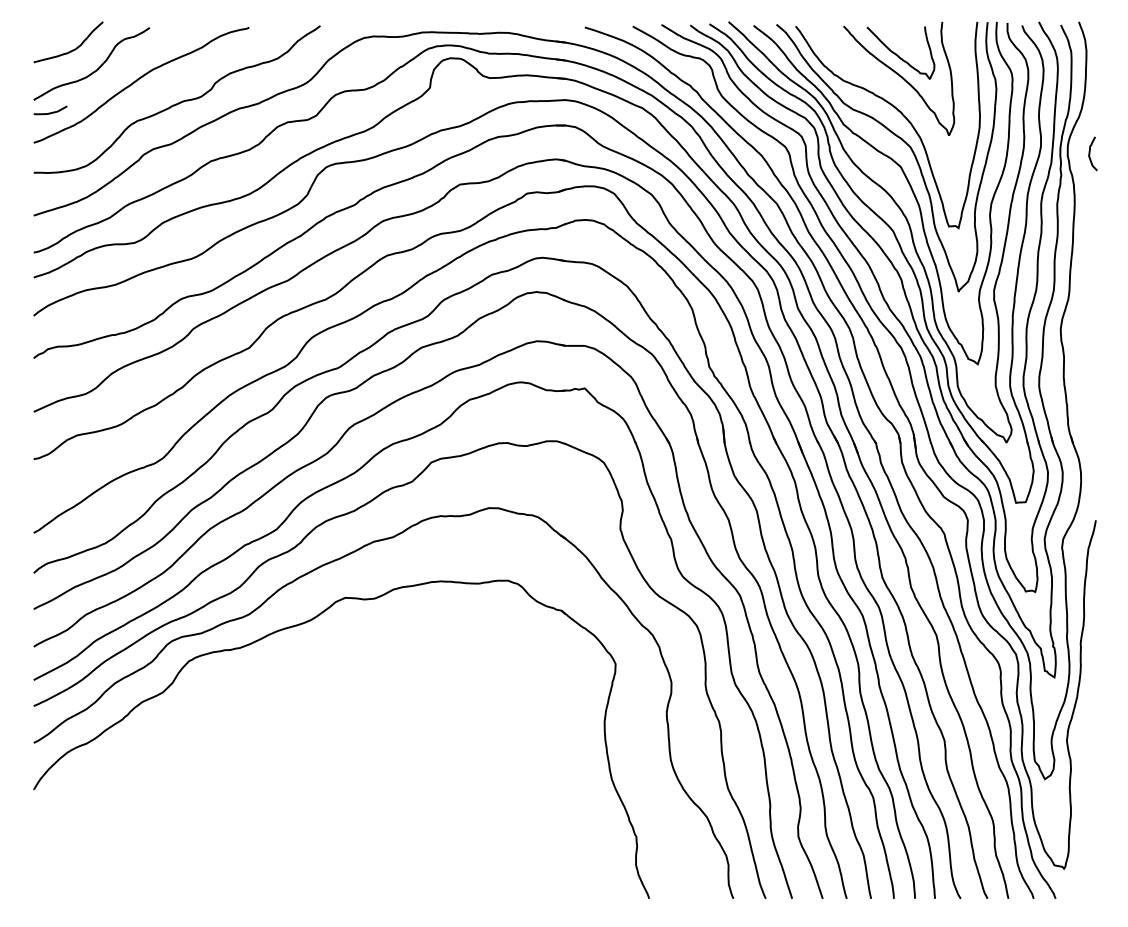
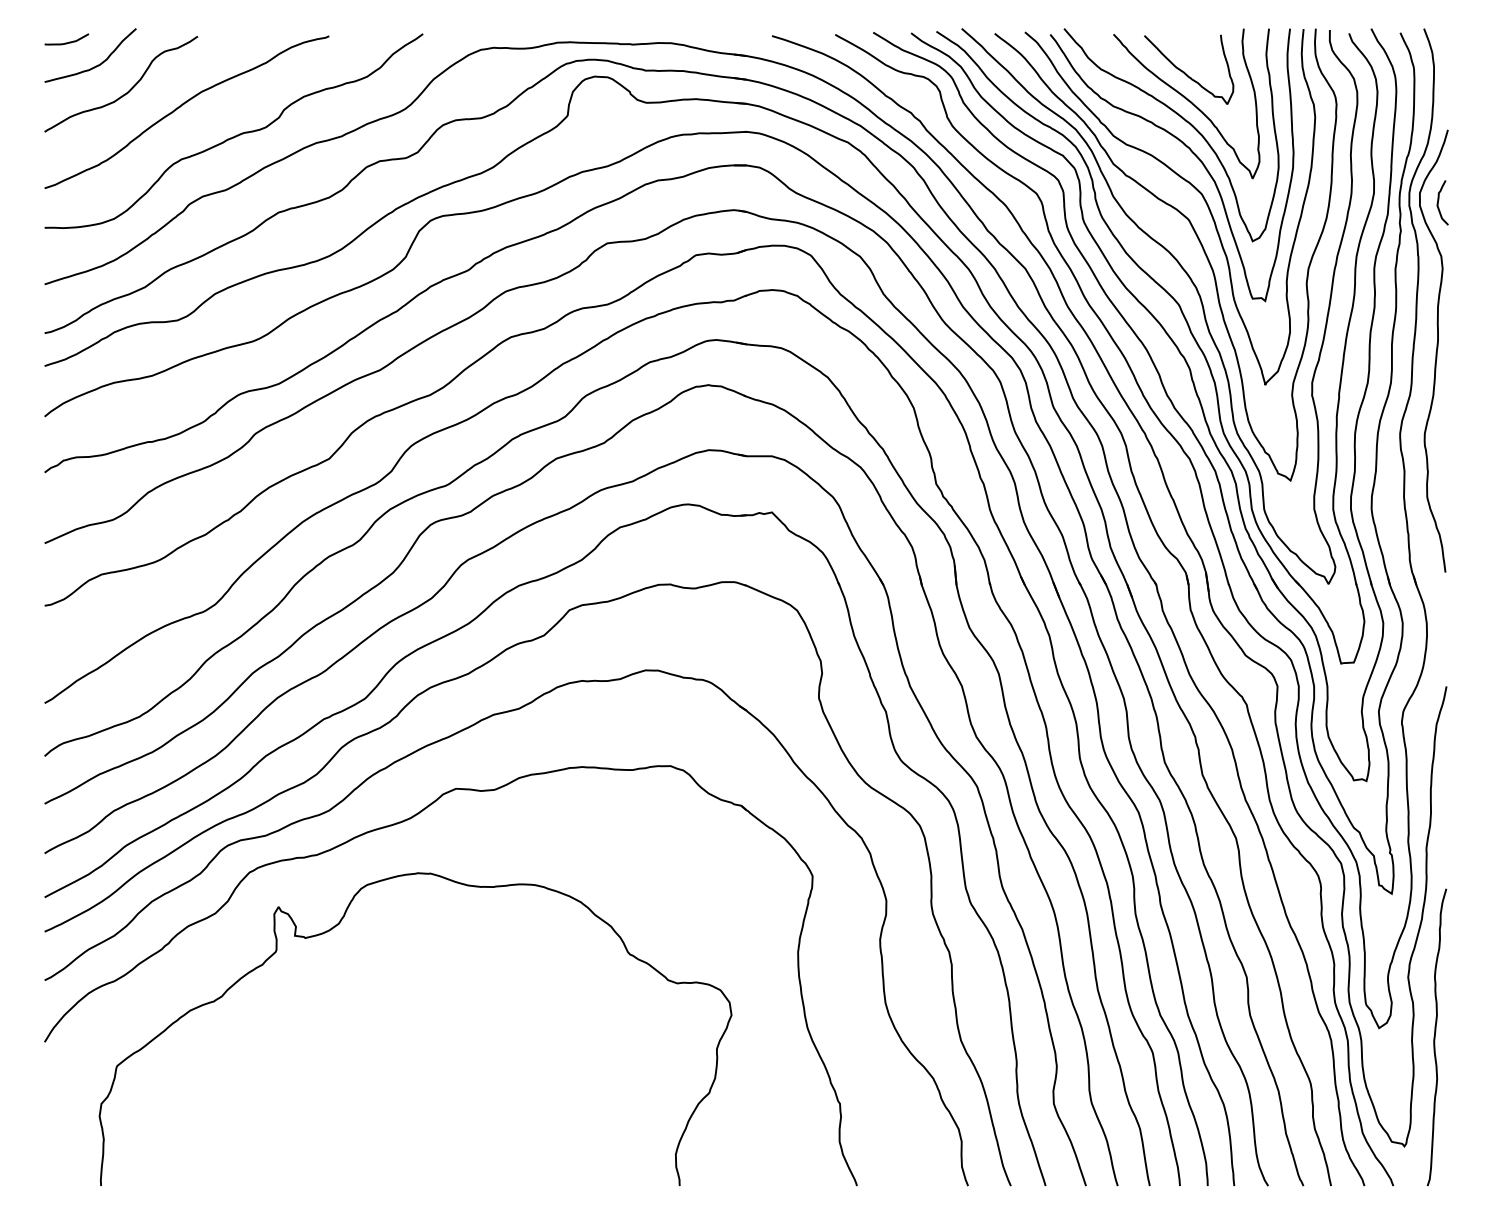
curve: (895, 90) -> (1182, 119), added
curve: (50, 112) -> (66, 42), moved
curve: (1087, 267) -> (1435, 352), added
curve: (256, 701) -> (338, 925), added
curve: (1087, 786) -> (1435, 1037), added

